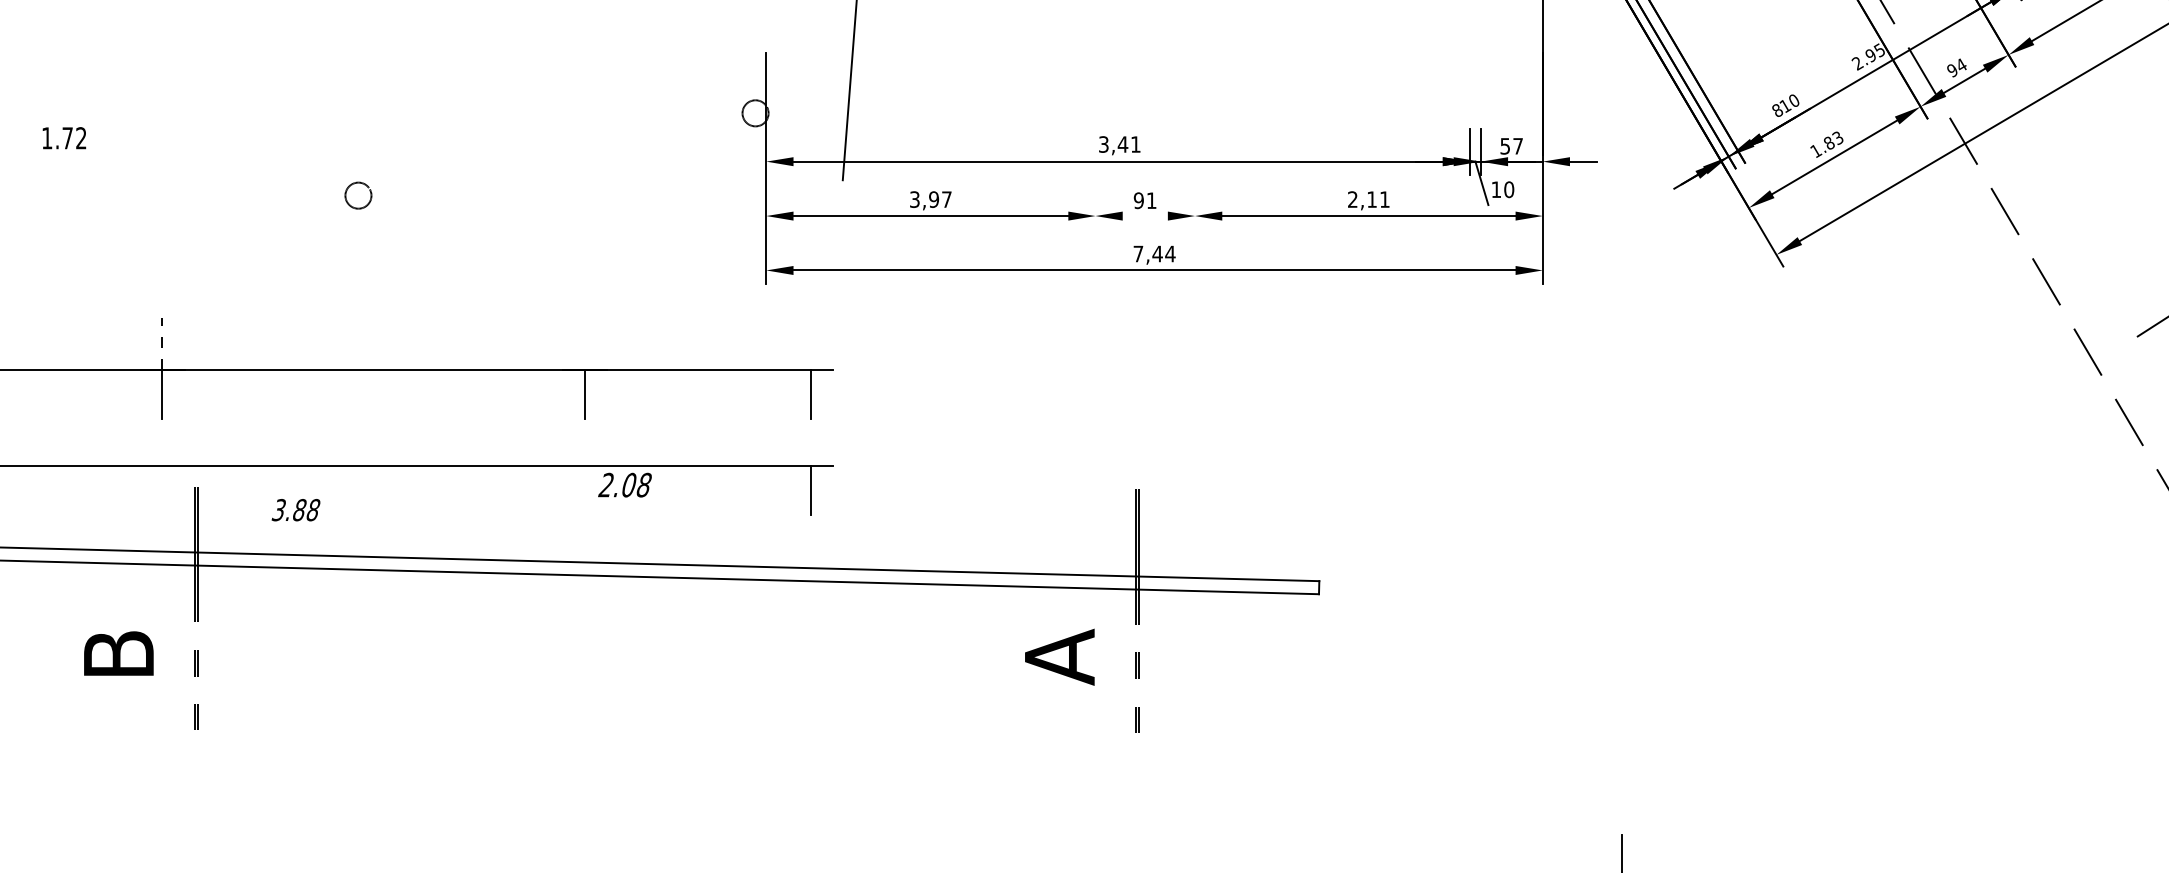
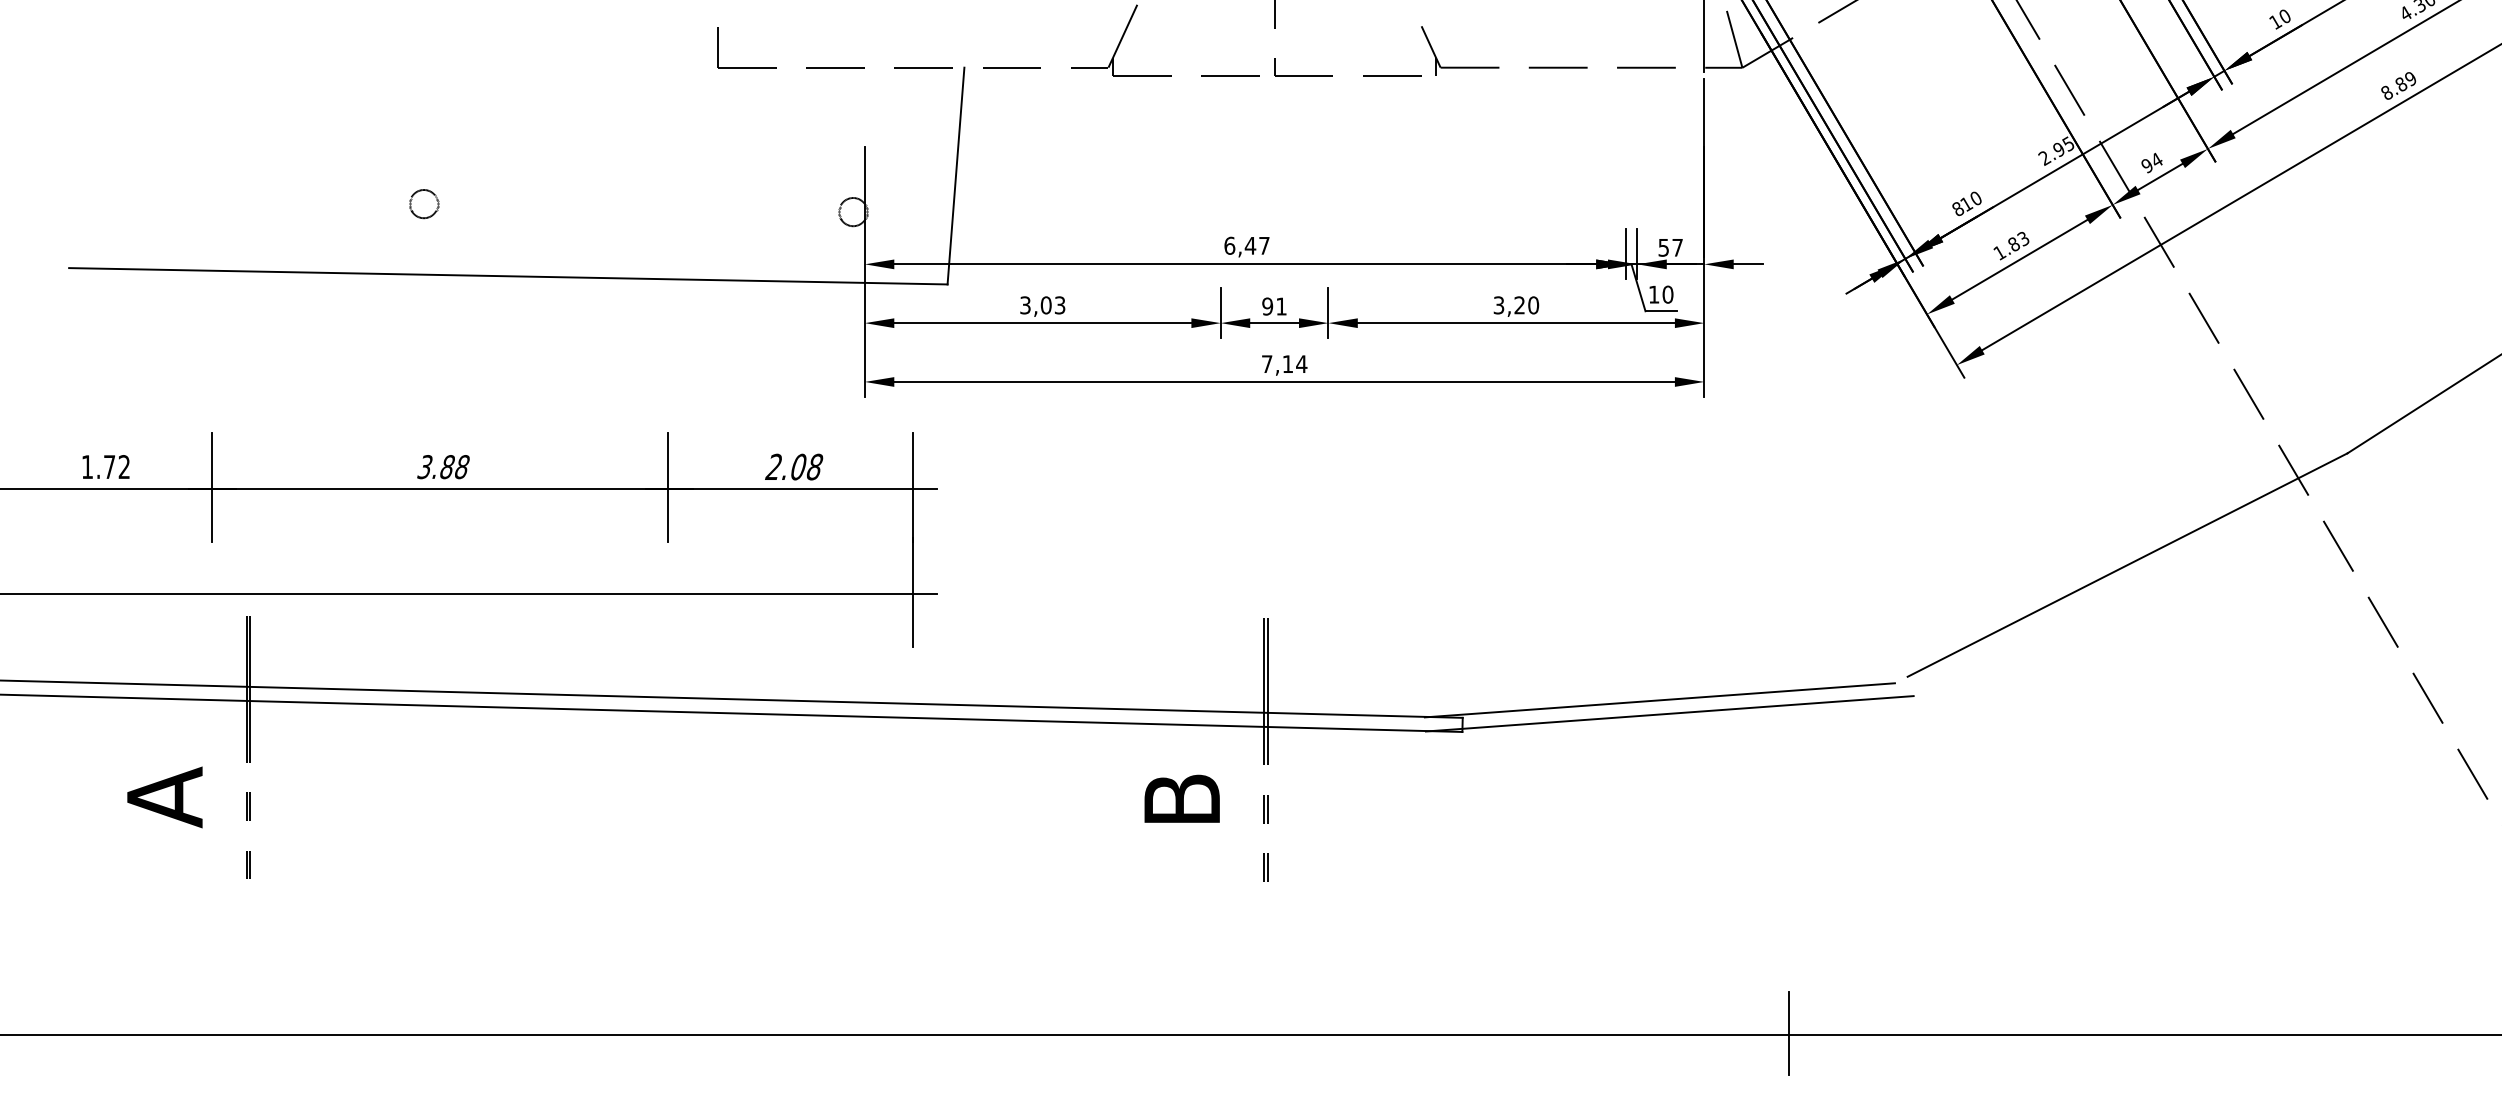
text: (63, 137) -> (105, 466), moved
text: (1119, 144) -> (1246, 245), 3,41 -> 6,47
line: (436, 172) -> (508, 276), added
circle: (358, 196) -> (424, 204), moved
text: (939, 199) -> (1052, 305), 3,97 -> 3,03
text: (1369, 199) -> (1516, 305), 2,11 -> 3,20
line: (1502, 205) -> (1660, 311), added
line: (1095, 206) -> (1220, 312), added
line: (1195, 206) -> (1328, 312), added
line: (1145, 216) -> (1274, 323), added
text: (1157, 253) -> (1287, 363), 7,44 -> 7,14
line: (161, 343) -> (211, 460), dashed -> solid
line: (584, 344) -> (668, 461), added
line: (811, 344) -> (913, 461), added
line: (1934, 439) -> (2127, 564), added
line: (811, 440) -> (913, 565), added
text: (625, 484) -> (794, 466), moved
text: (296, 510) -> (443, 467), moved
line: (1501, 565) -> (1659, 700), added
line: (1510, 577) -> (1669, 713), added
text: (118, 654) -> (164, 797), B -> A
text: (1059, 656) -> (1181, 799), A -> B

